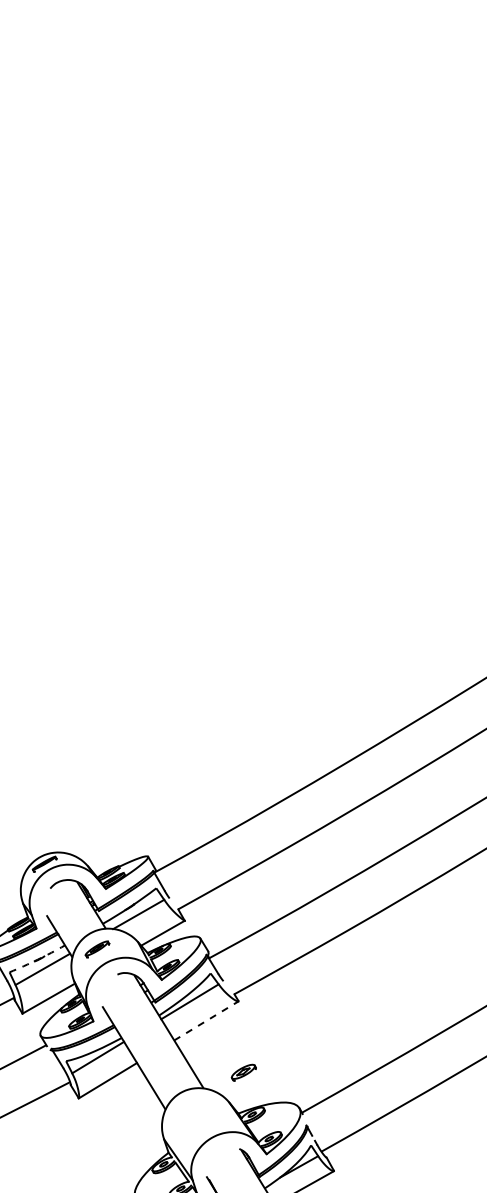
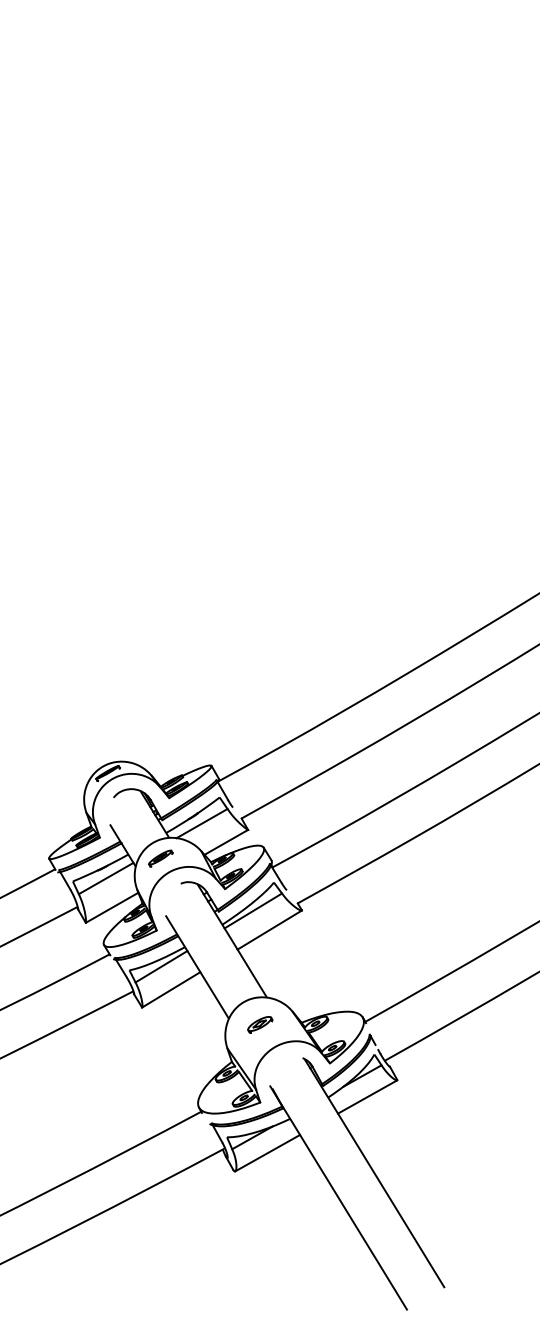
arc: (38, 959) -> (101, 868), dashed -> solid
line: (206, 1021) -> (269, 930), dashed -> solid
part: (244, 1072) -> (260, 1024), moved

